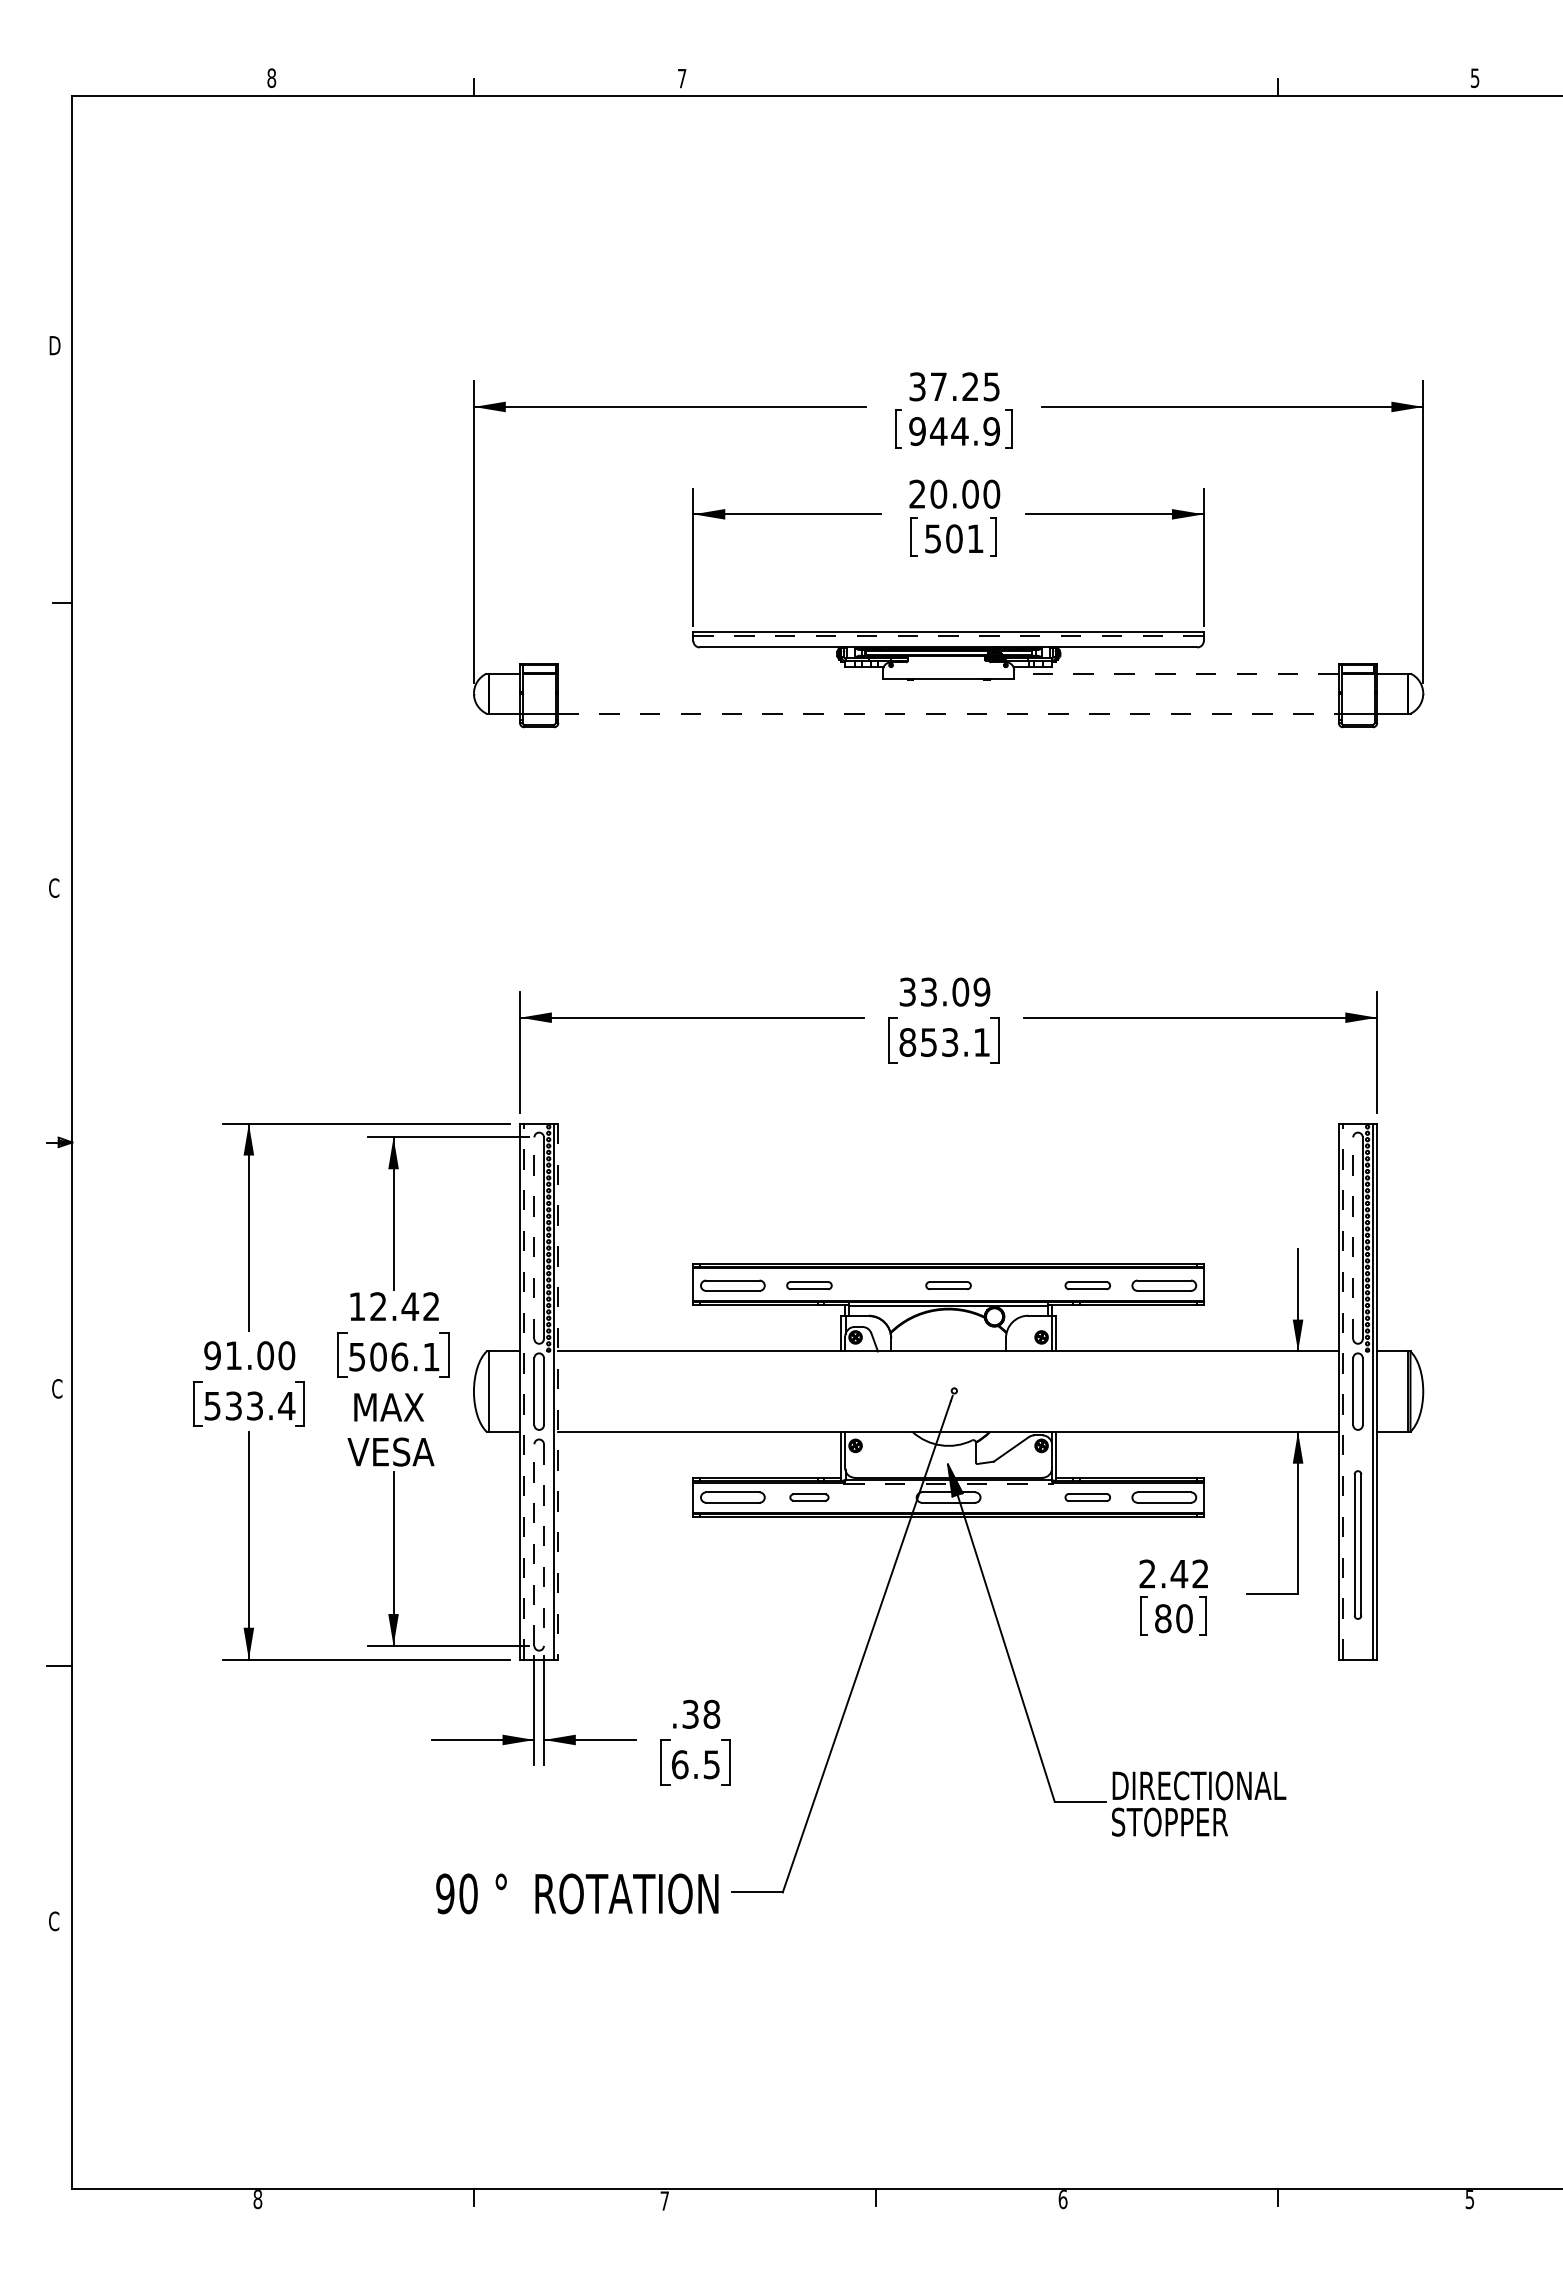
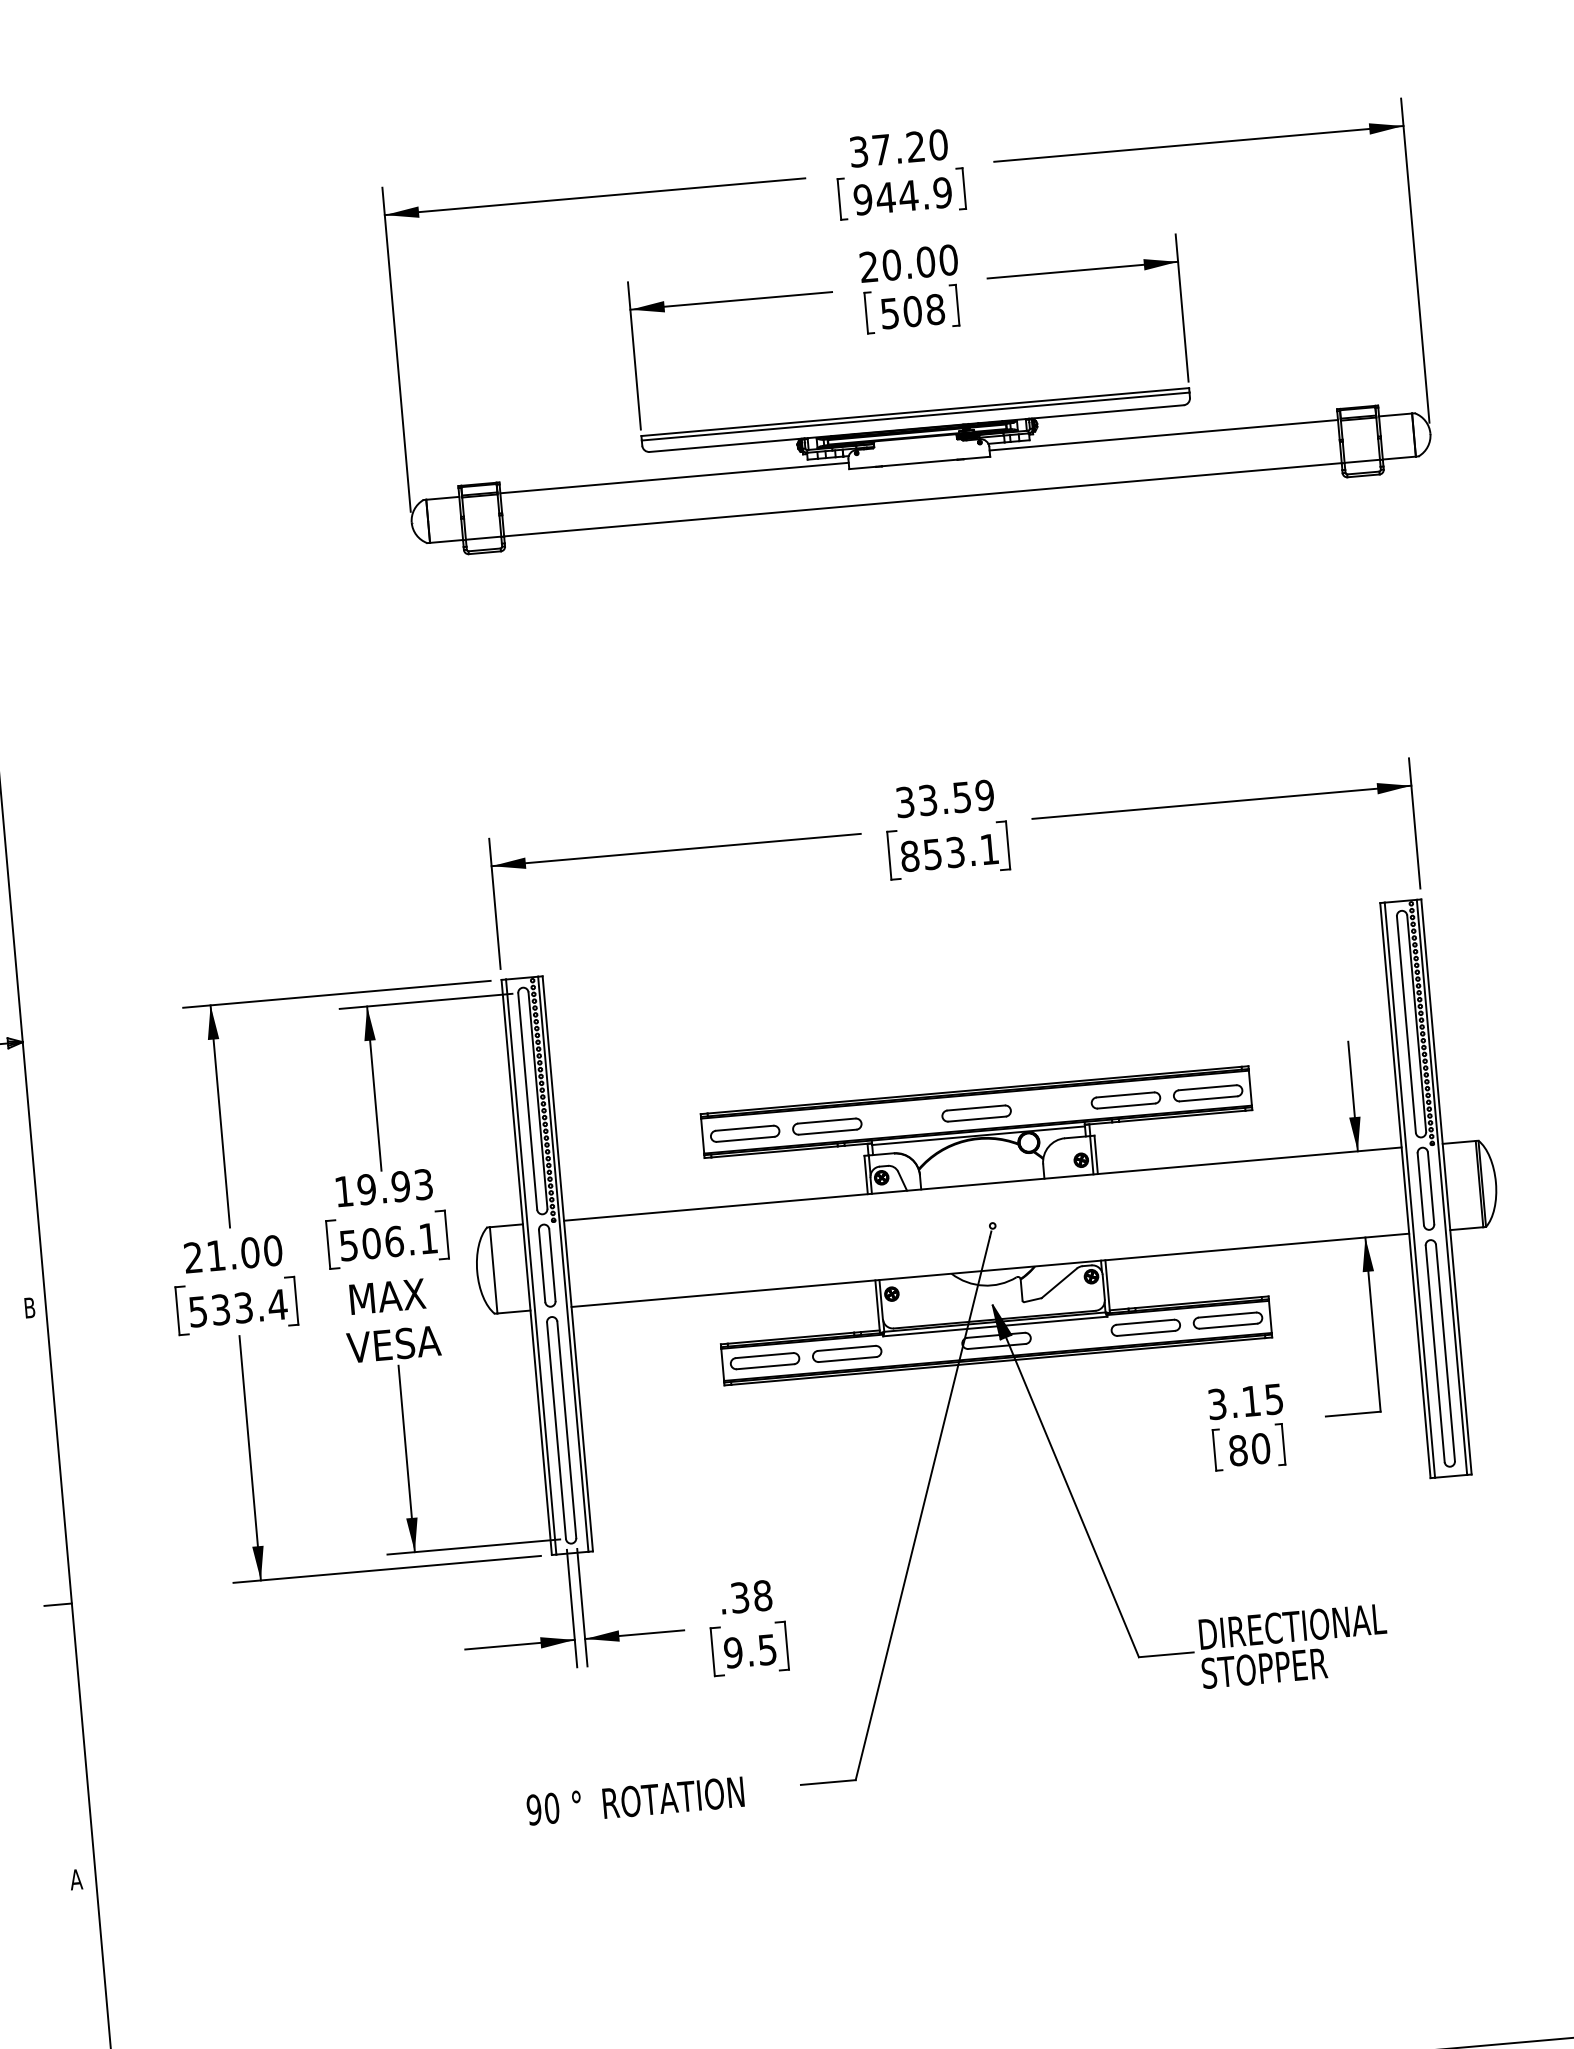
text: (991, 386) -> (938, 144), 37.25 -> 37.20
text: (975, 538) -> (935, 309), 501 -> 508
line: (948, 636) -> (915, 416), dashed -> solid
line: (720, 673) -> (674, 477), added
line: (1176, 673) -> (1163, 435), dashed -> solid
line: (949, 713) -> (923, 499), dashed -> solid
text: (960, 991) -> (961, 796), 33.09 -> 33.59
line: (534, 1238) -> (527, 1101), dashed -> solid
line: (1353, 1238) -> (1406, 1024), dashed -> solid
part: (809, 1285) -> (827, 1126), size x1.43
part: (948, 1285) -> (976, 1113), size x1.43
part: (1087, 1285) -> (1125, 1100), size x1.43
text: (404, 1306) -> (394, 1186), 12.42 -> 19.93
text: (212, 1355) -> (193, 1257), 91.00 -> 21.00
text: (57, 1388) -> (30, 1307), C -> B
line: (524, 1391) -> (531, 1266), dashed -> solid
line: (558, 1391) -> (567, 1263), dashed -> solid
line: (1343, 1391) -> (1410, 1189), dashed -> solid
line: (949, 1484) -> (996, 1326), dashed -> solid
part: (809, 1497) -> (847, 1353), size x1.67
part: (1087, 1497) -> (1145, 1327), size x1.43
part: (1357, 1544) -> (1439, 1352), size x1.43
line: (534, 1545) -> (556, 1431), dashed -> solid
line: (543, 1545) -> (566, 1430), dashed -> solid
text: (1173, 1573) -> (1245, 1401), 2.42 -> 3.15
text: (679, 1764) -> (732, 1652), 6.5 -> 9.5
part: (577, 1893) -> (635, 1800), size x0.71
text: (53, 1921) -> (75, 1879), C -> A

